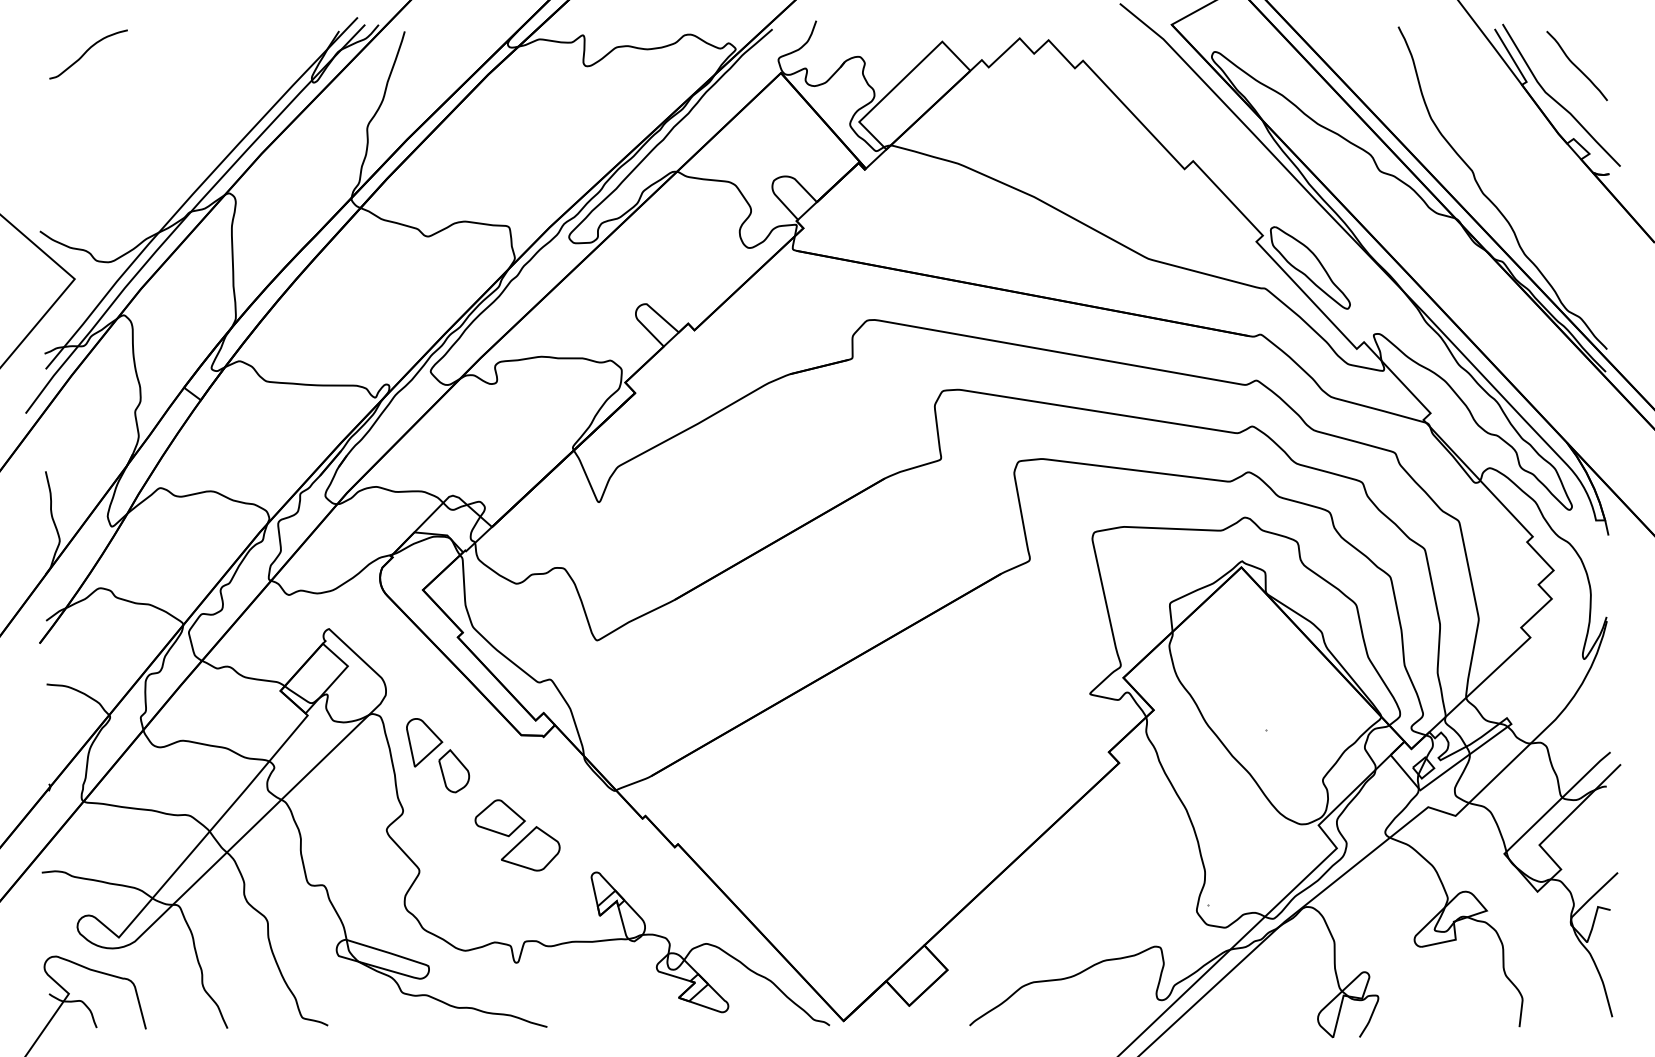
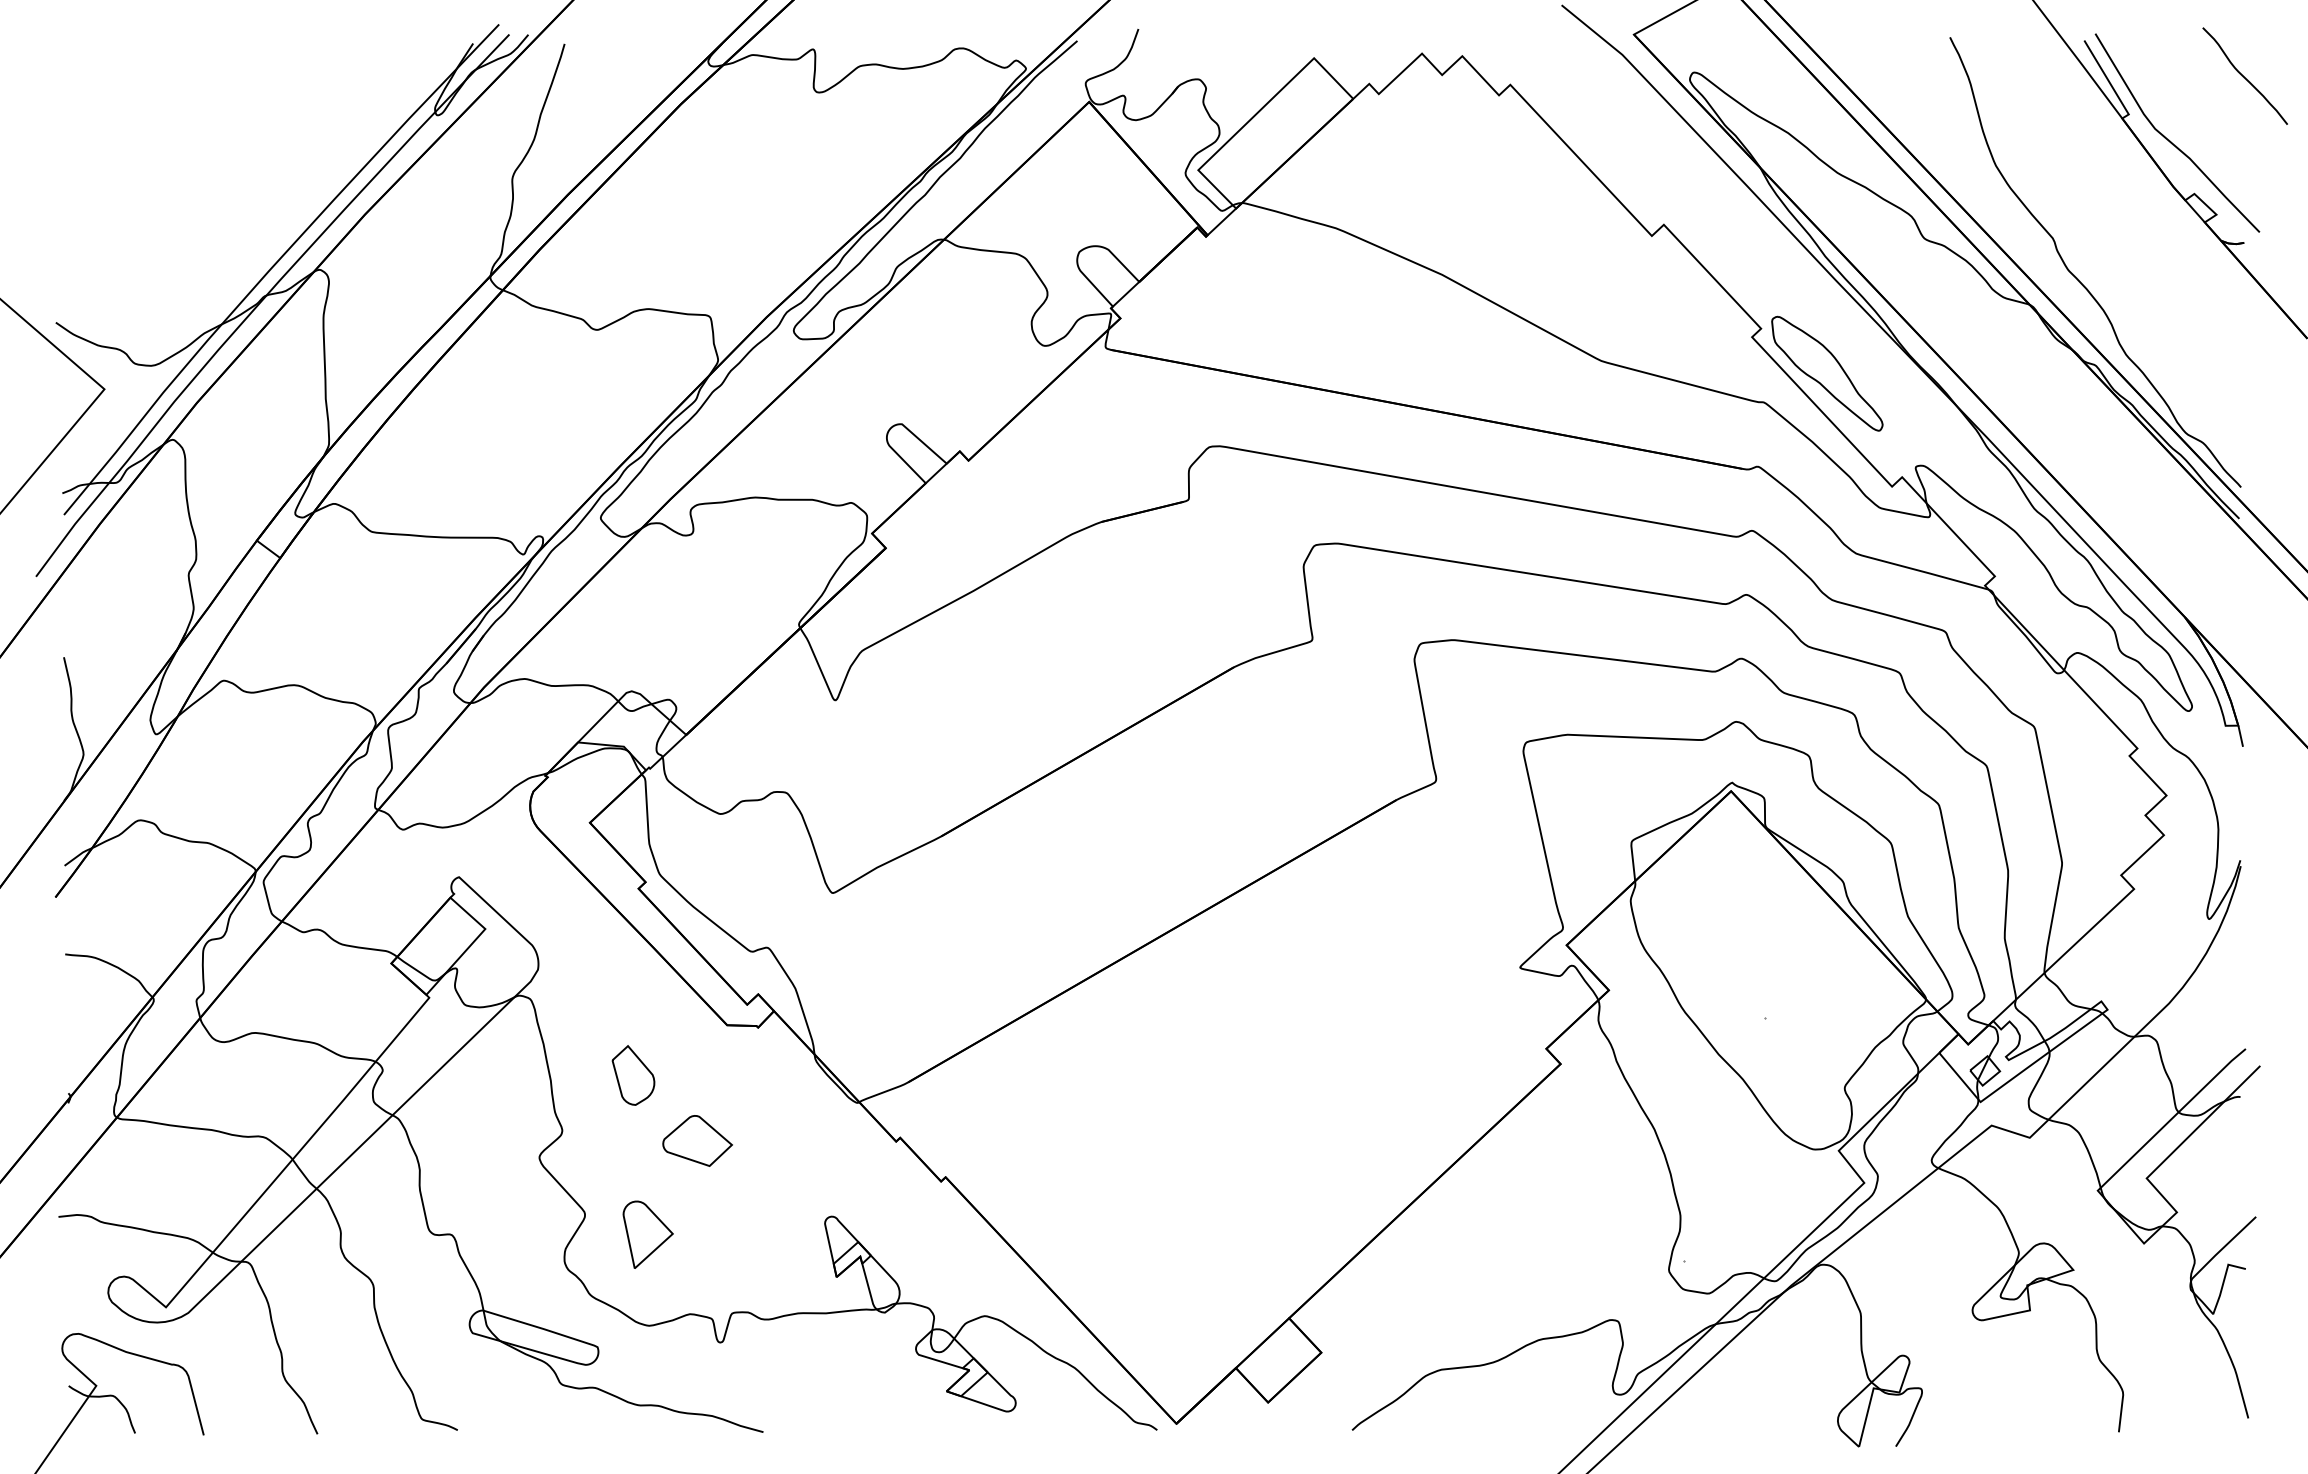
curve: (86, 51) -> (121, 72), removed
curve: (1575, 65) -> (2243, 75), moved
part: (424, 742) -> (647, 1234), moved
part: (530, 848) -> (739, 1183), removed

